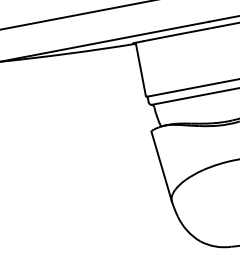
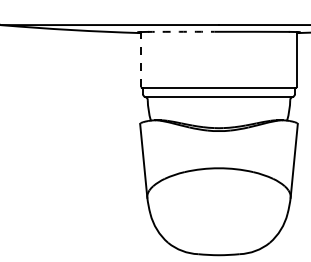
arc: (176, 34) -> (183, 31), solid -> dashed
line: (140, 69) -> (141, 59), solid -> dashed

